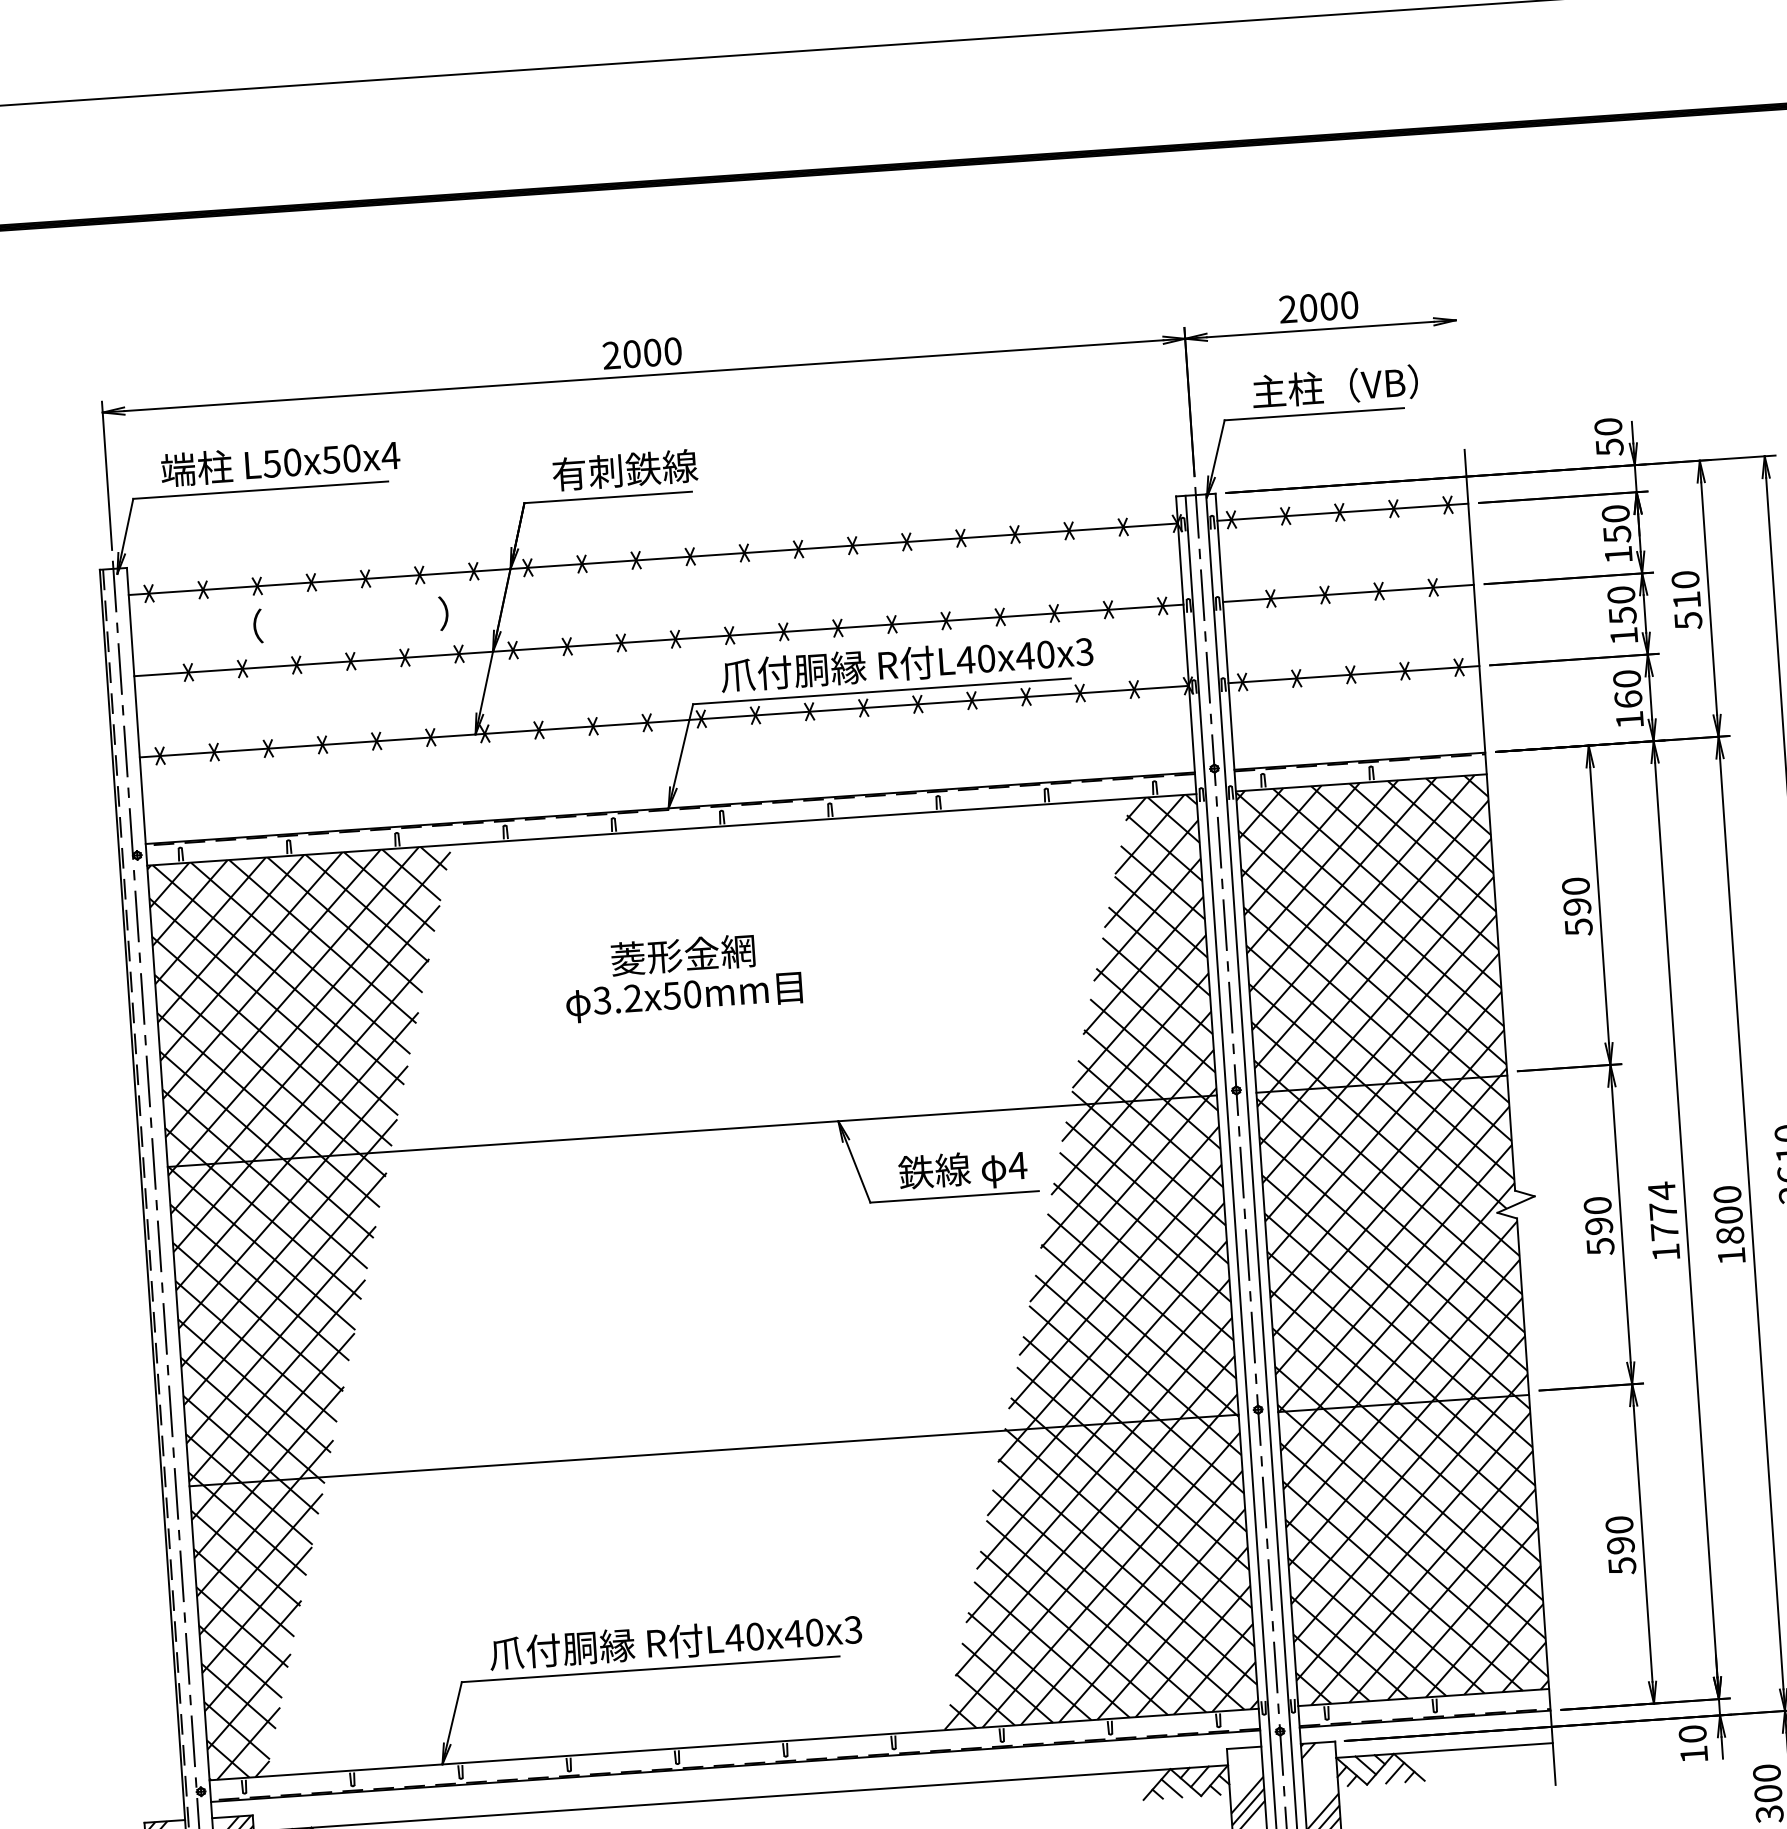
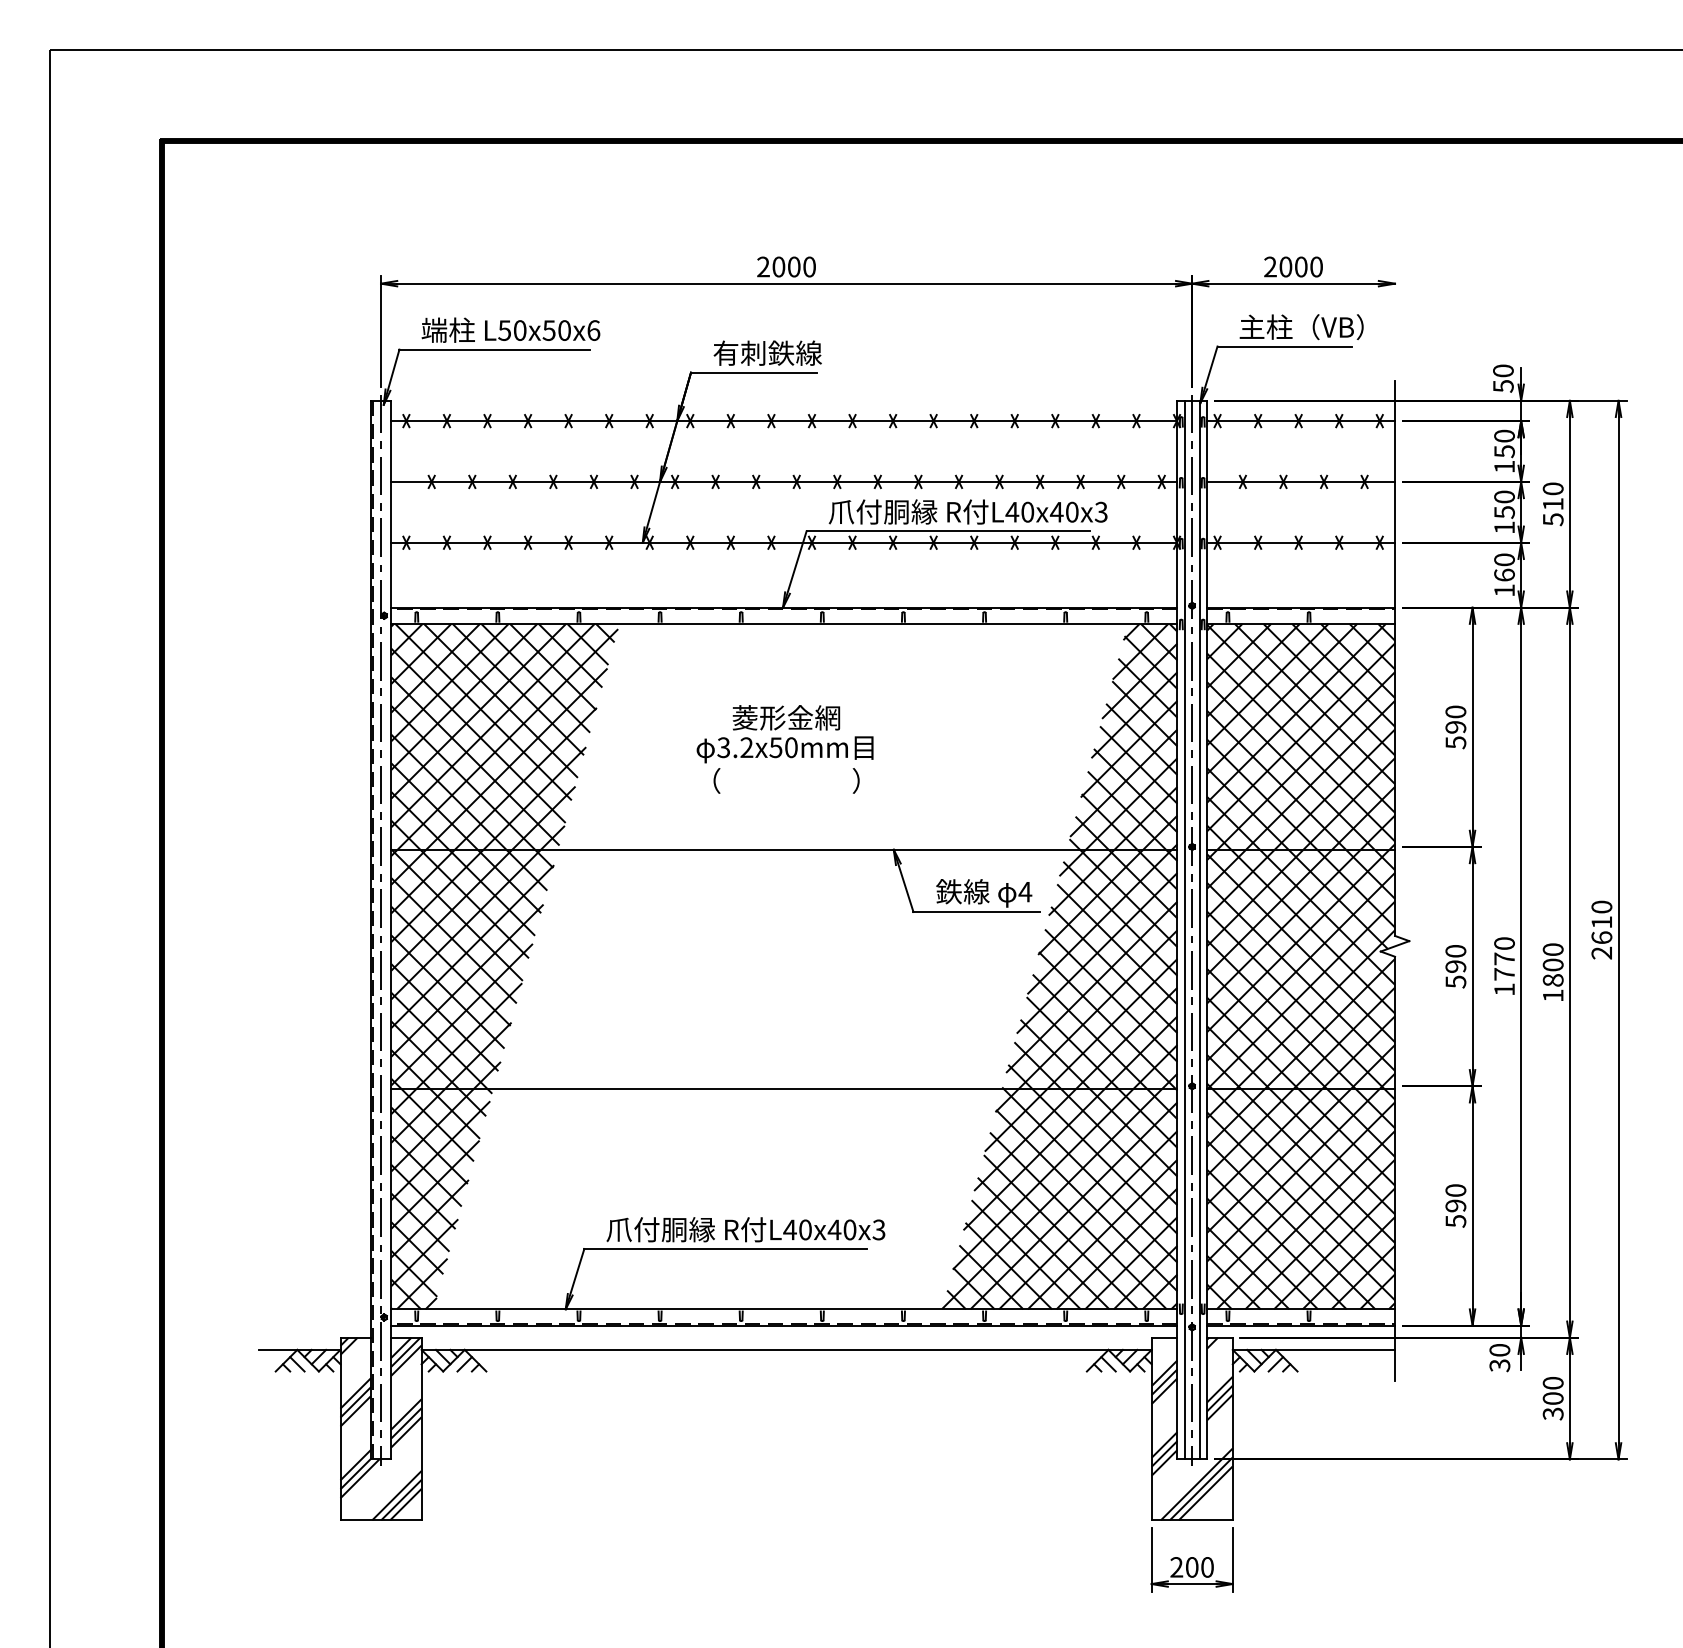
text: (390, 455) -> (593, 330), L50x50x4 -> L50x50x6
text: (350, 619) -> (786, 780), moved
text: (1661, 1190) -> (1504, 943), 1774 -> 1770
text: (1693, 1754) -> (1499, 1365), 10 -> 30

